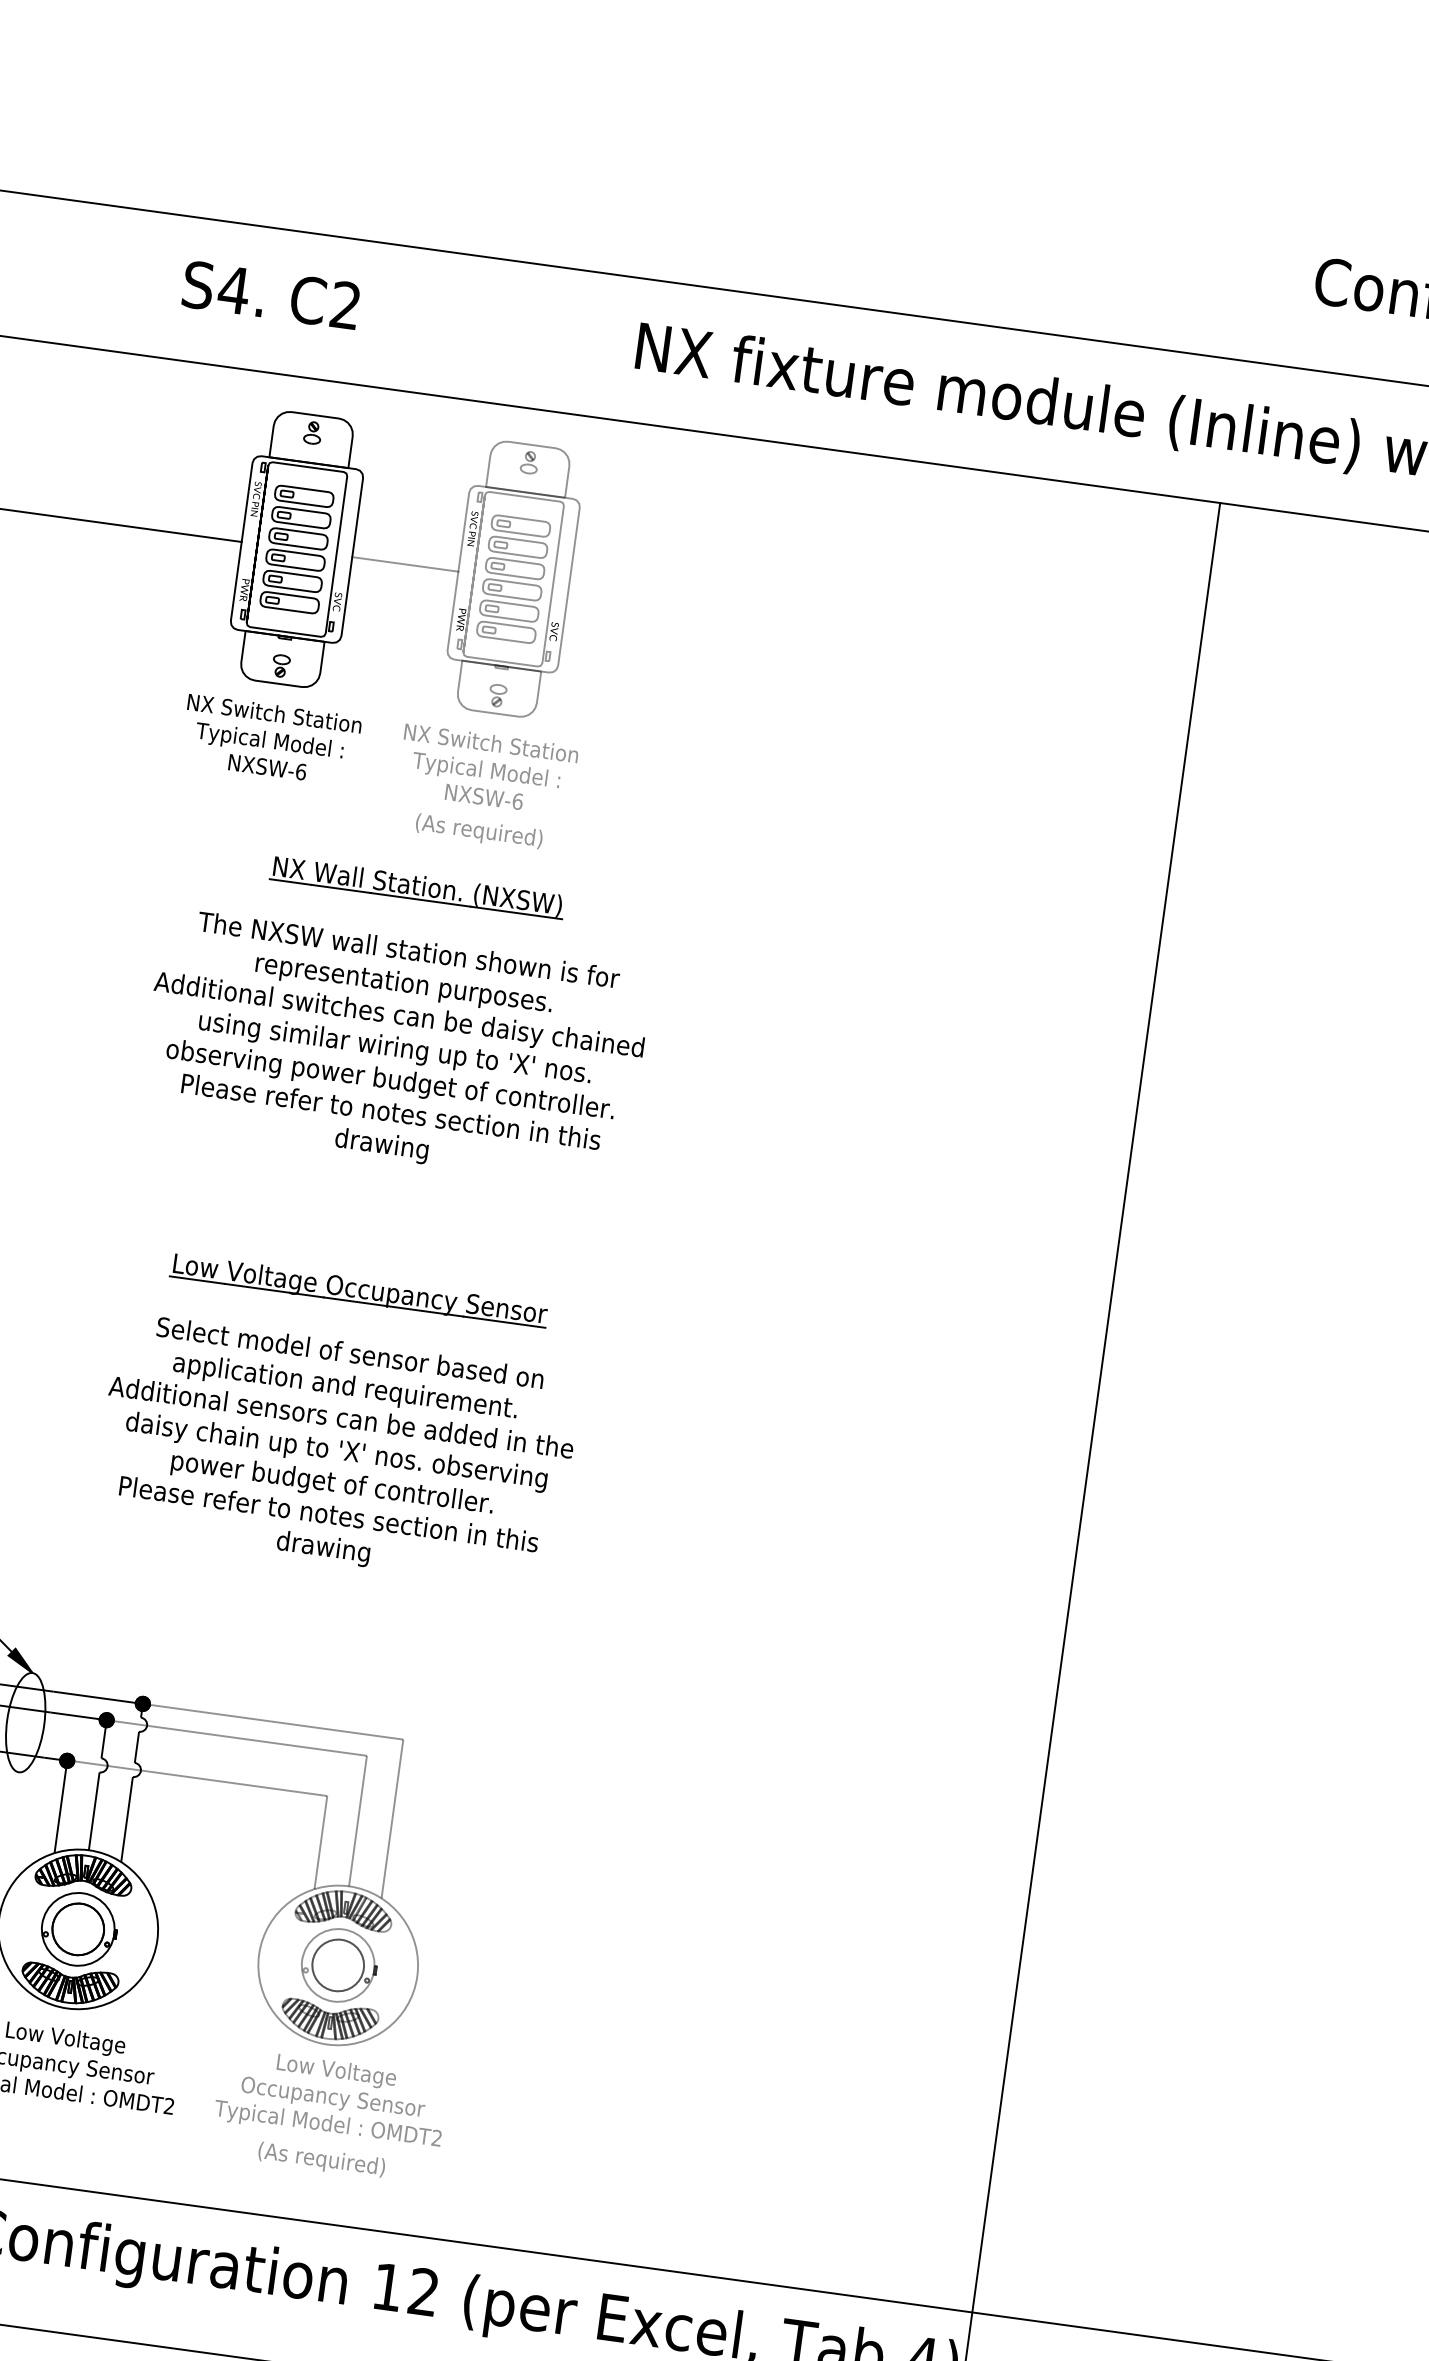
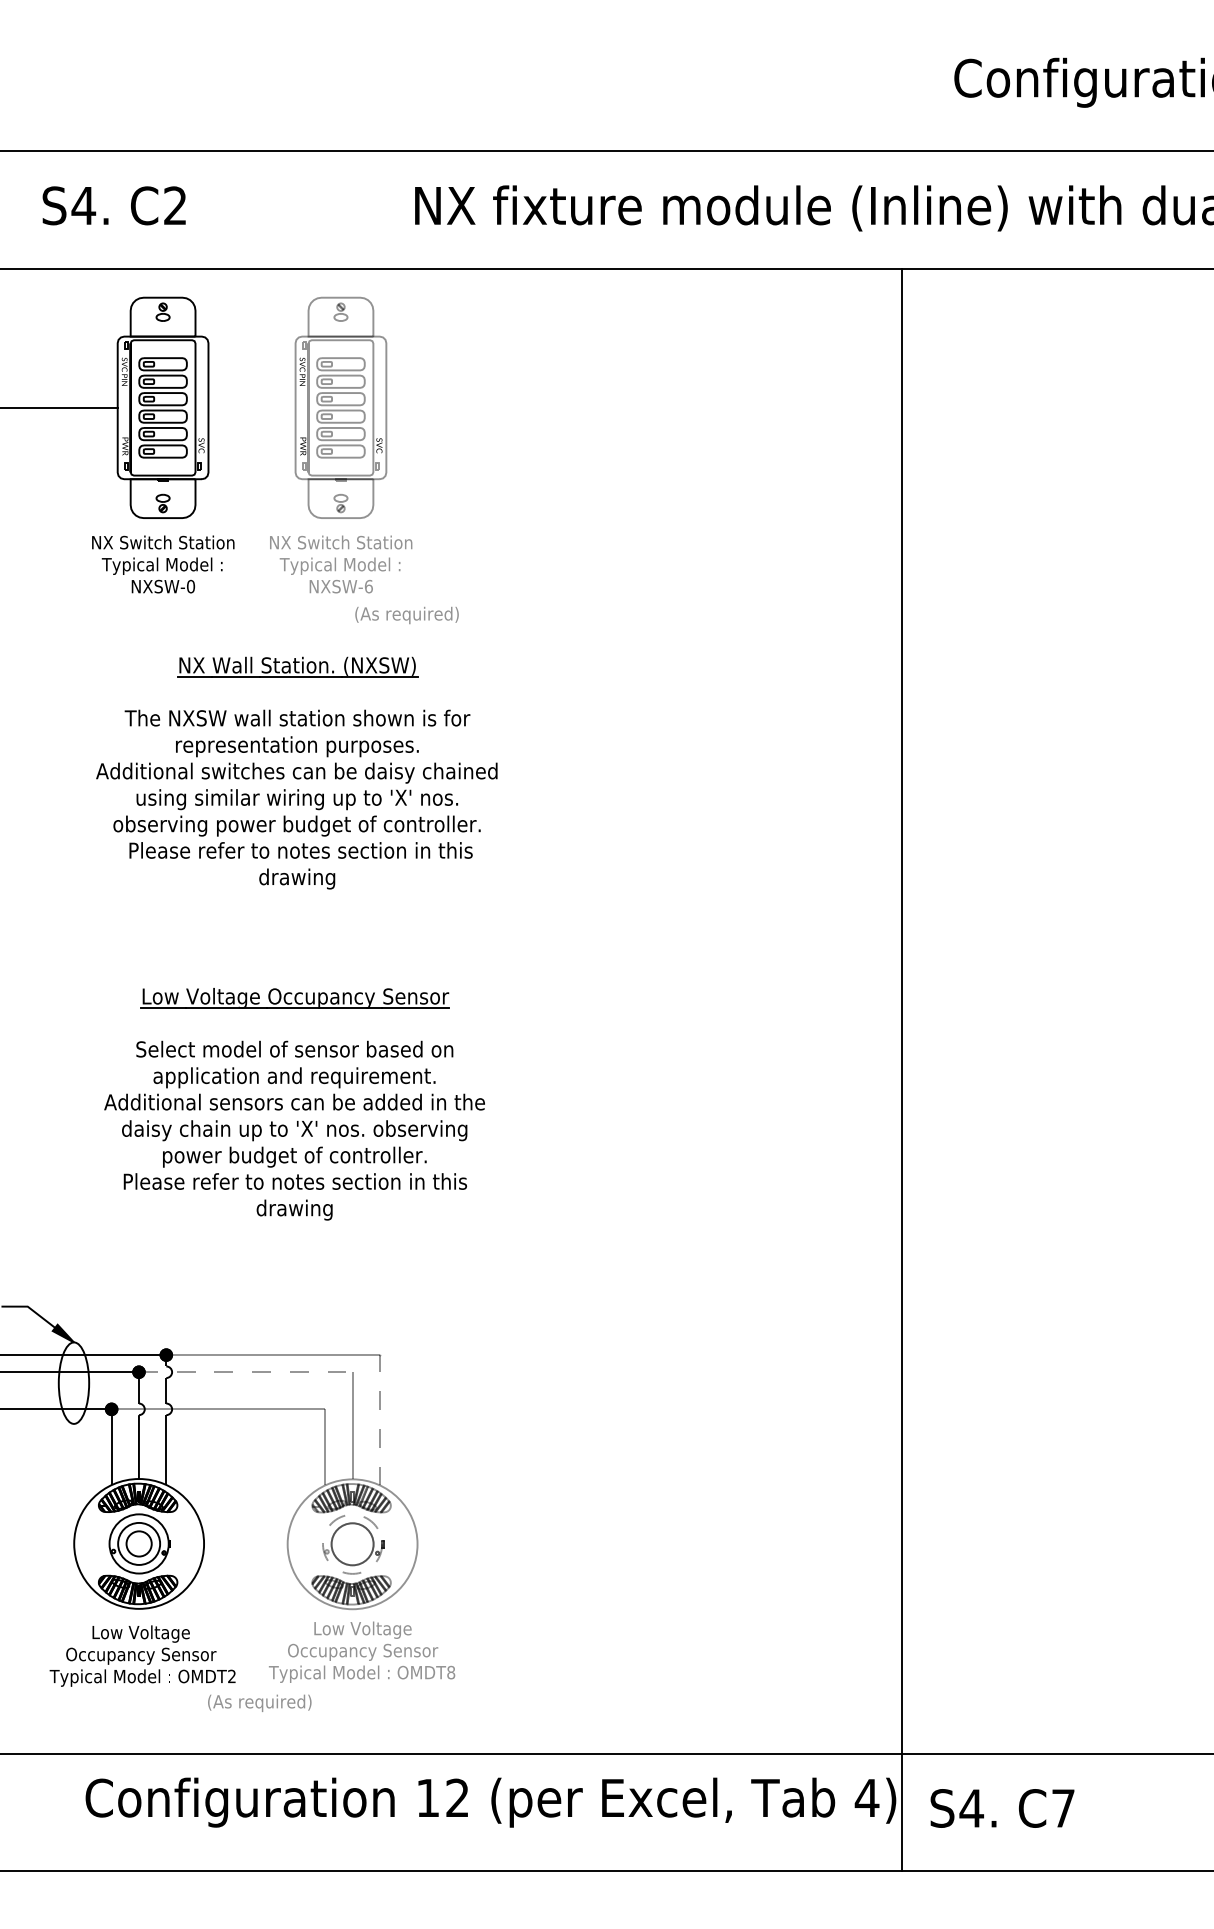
line: (404, 563) -> (251, 407), removed
text: (301, 771) -> (191, 586), NXSW-6 -> NXSW-0
text: (478, 832) -> (406, 615), moved
line: (236, 1738) -> (245, 1372), solid -> dashed
line: (393, 1818) -> (380, 1419), solid -> dashed
circle: (78, 1928) -> (139, 1543), size x0.6
circle: (338, 1964) -> (352, 1543), solid -> dashed
text: (437, 2138) -> (451, 1672), OMDT2 -> OMDT8
text: (321, 2159) -> (259, 1702), moved

